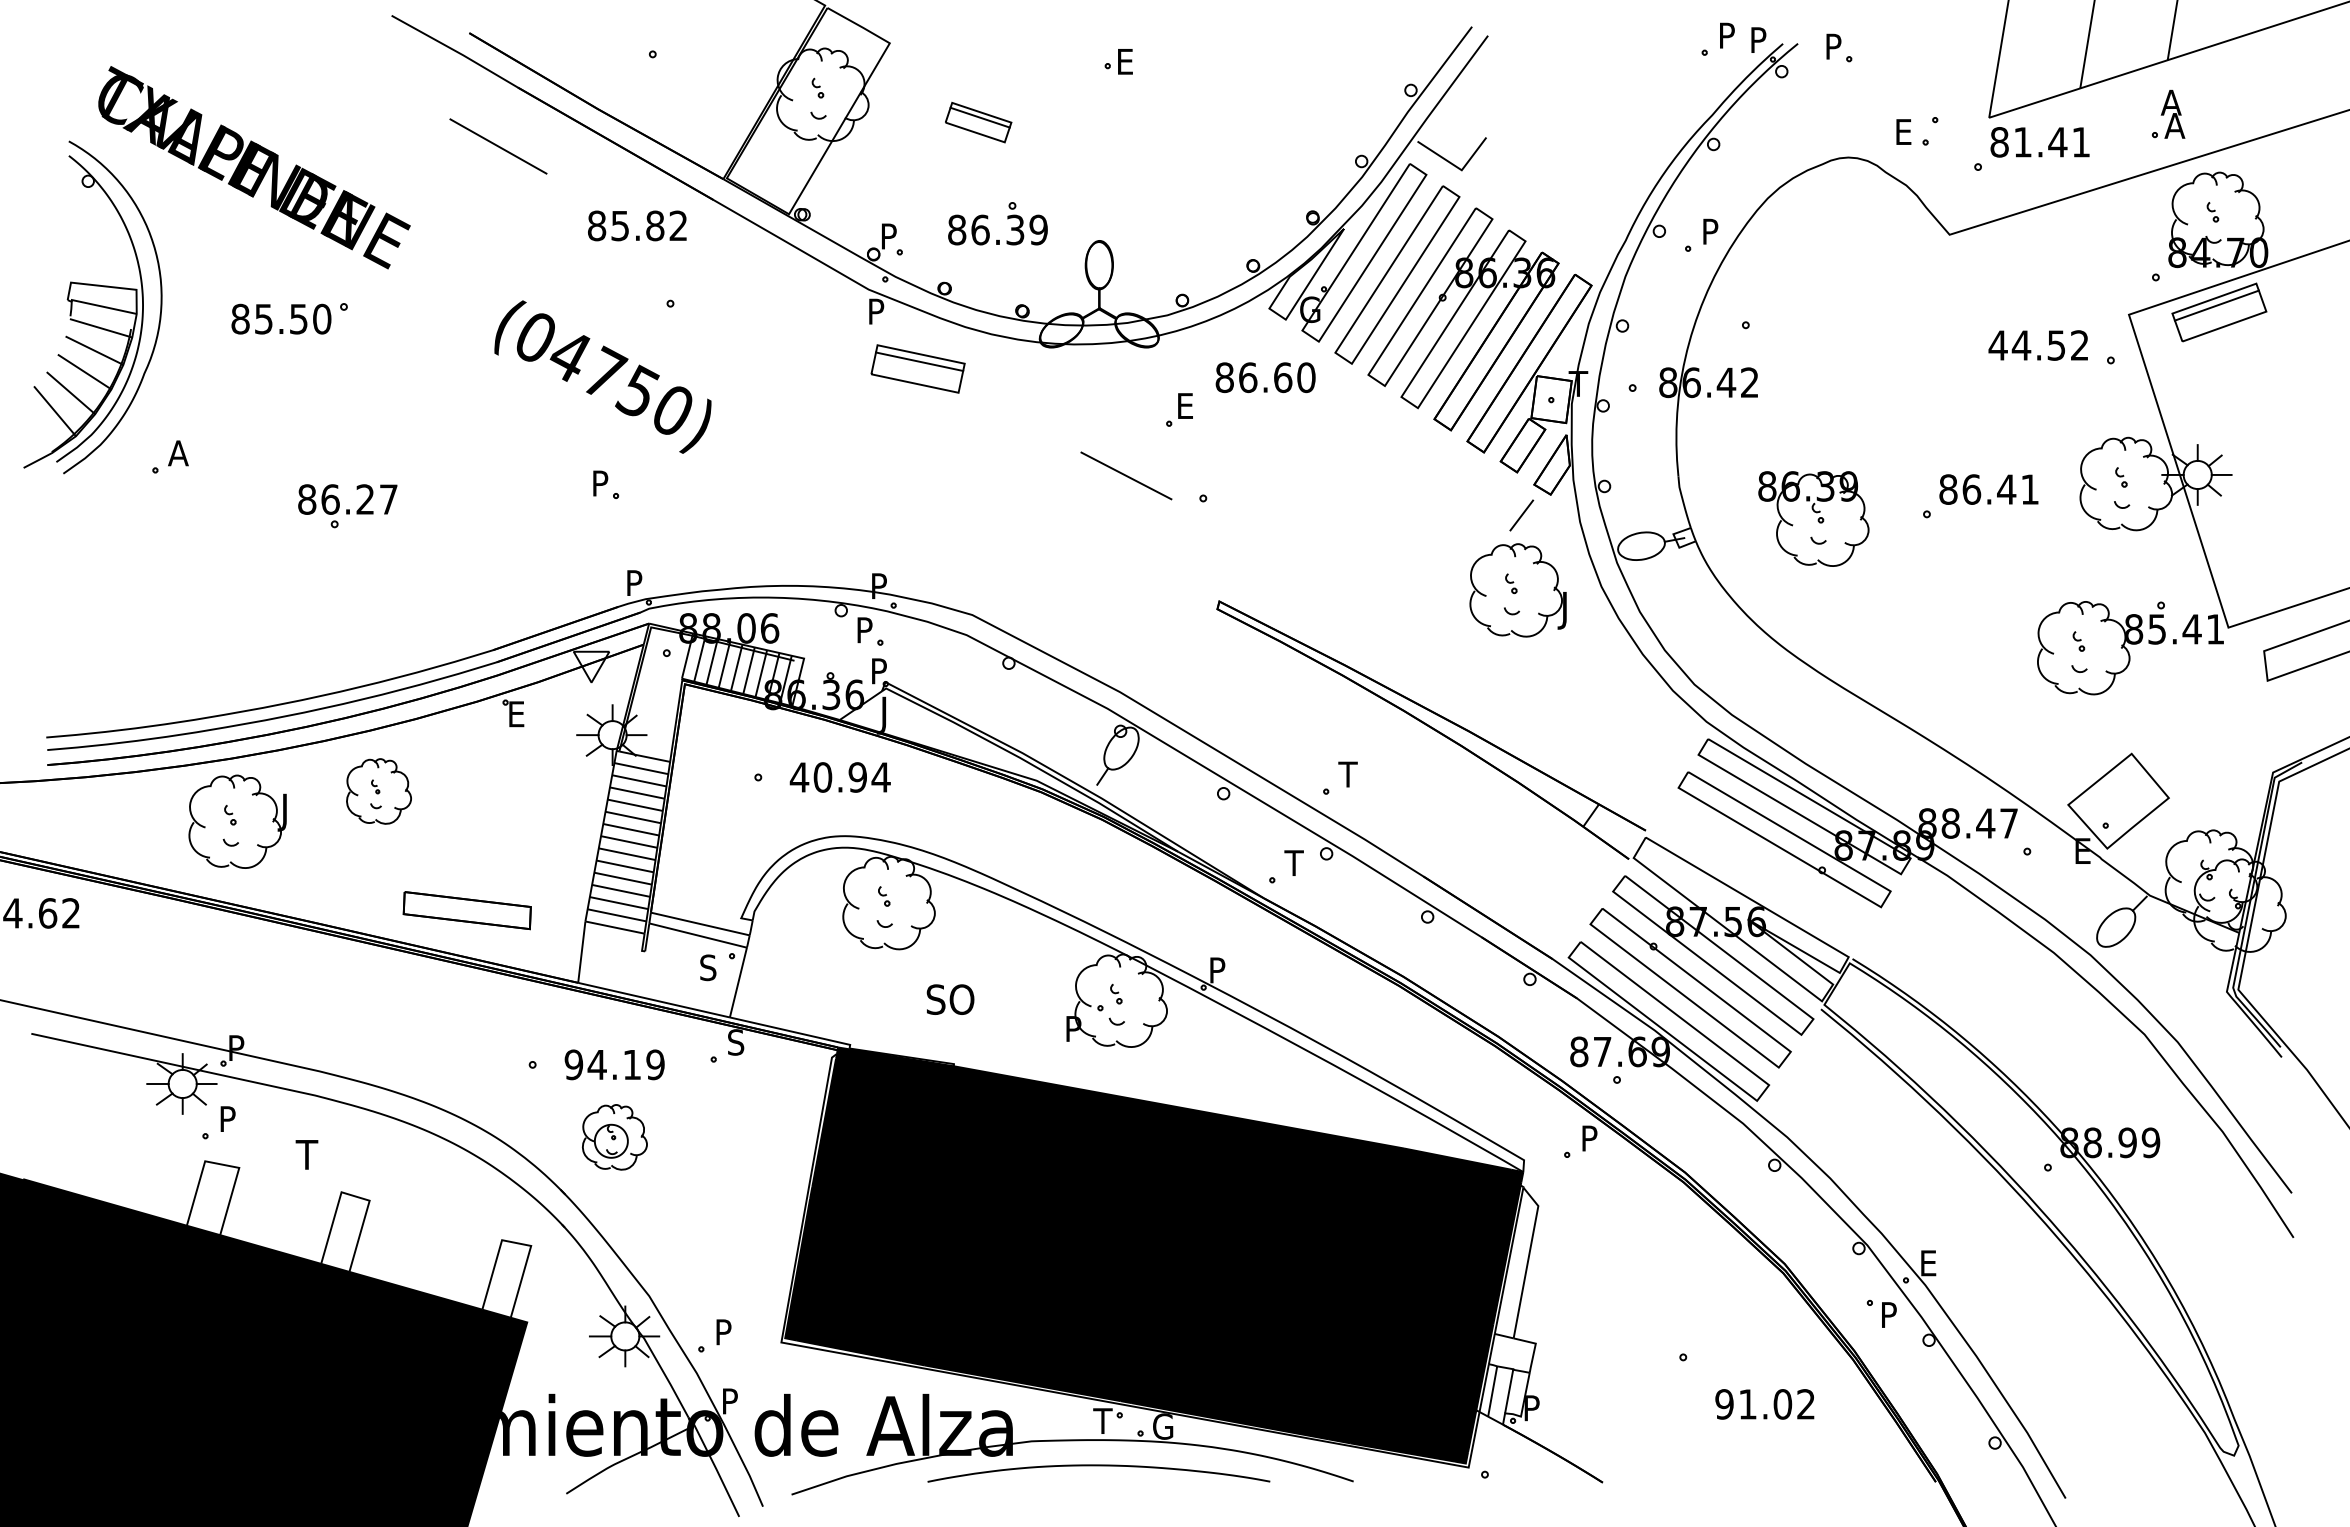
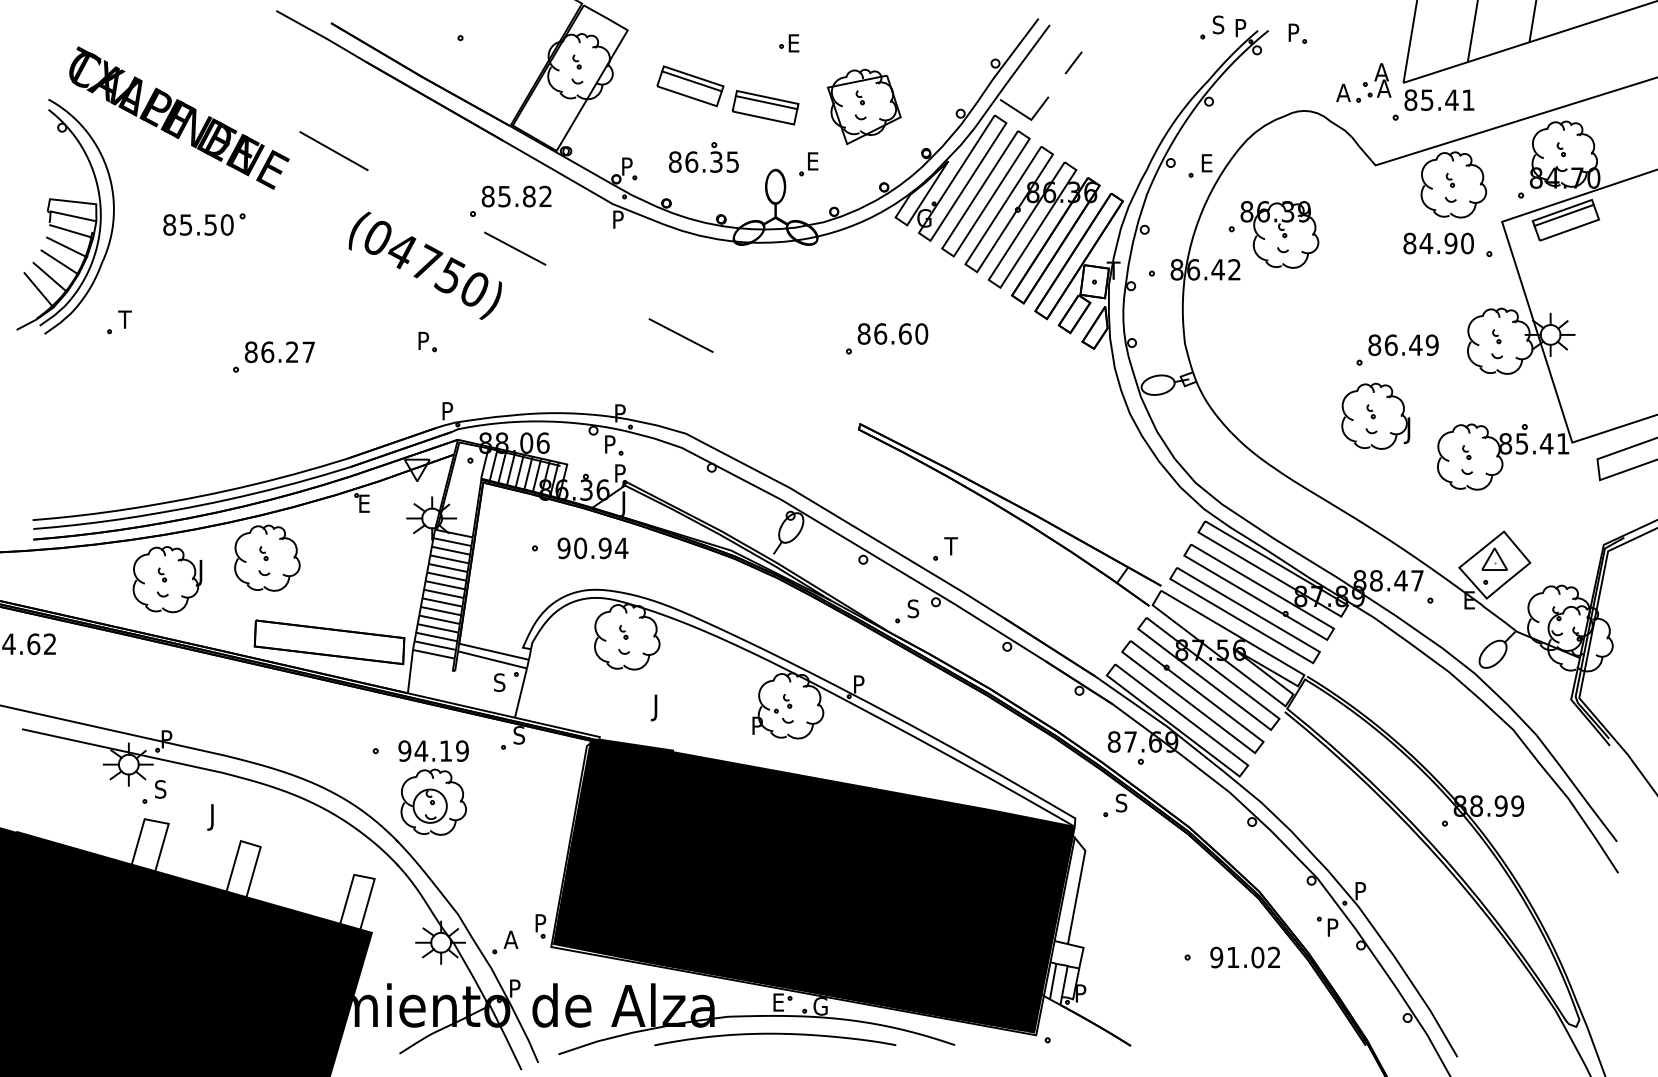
text: (1727, 35) -> (1218, 24), P -> S
part: (2168, 114) -> (1379, 80), moved
part: (978, 122) -> (690, 86), size x1.43
text: (1903, 131) -> (1343, 92), E -> A
text: (2022, 142) -> (1426, 100), 81.41 -> 85.41
line: (498, 146) -> (334, 151), moved
part: (1224, 151) -> (863, 106), added
text: (637, 225) -> (516, 196), moved
text: (1038, 229) -> (732, 161), 86.39 -> 86.35
text: (1712, 231) -> (1208, 163), P -> E
part: (2060, 262) -> (1453, 184), added
text: (2038, 345) -> (1438, 243), 44.52 -> 84.90
line: (730, 352) -> (515, 248), added
part: (917, 368) -> (765, 107), moved
text: (1265, 377) -> (892, 333), moved
part: (1179, 409) -> (808, 163), moved
text: (177, 453) -> (125, 319), A -> T
line: (1126, 475) -> (681, 335), moved
text: (2029, 489) -> (1431, 345), 86.41 -> 86.49
text: (347, 499) -> (279, 352), moved
line: (1521, 515) -> (1073, 62), moved
part: (1813, 518) -> (1279, 234), moved
part: (1517, 590) -> (1375, 416), moved
text: (799, 777) -> (564, 548), 40.94 -> 90.94
part: (378, 791) -> (266, 558), size x1.43
part: (2118, 792) -> (1494, 558), added
text: (1293, 862) -> (912, 608), T -> S
part: (1764, 872) -> (1244, 615), added
part: (467, 910) -> (329, 642), size x1.67
text: (948, 1003) -> (669, 707), SO -> J
text: (227, 1118) -> (160, 788), P -> S
part: (614, 1137) -> (433, 802), size x1.43
text: (1589, 1138) -> (1121, 803), P -> S
text: (306, 1158) -> (216, 817), T -> J
text: (1930, 1263) -> (1362, 891), E -> P
part: (766, 1313) -> (540, 926), added
text: (724, 1332) -> (511, 939), P -> A
text: (1764, 1404) -> (1244, 957), moved
text: (1102, 1420) -> (777, 1002), T -> E

